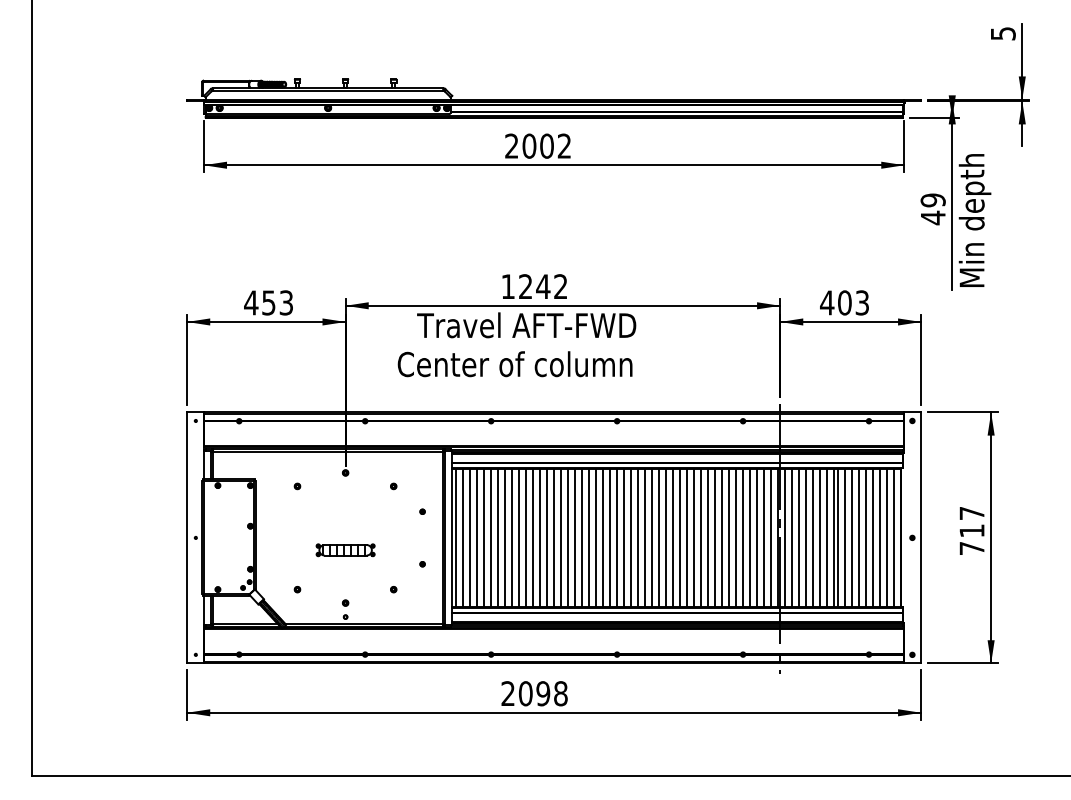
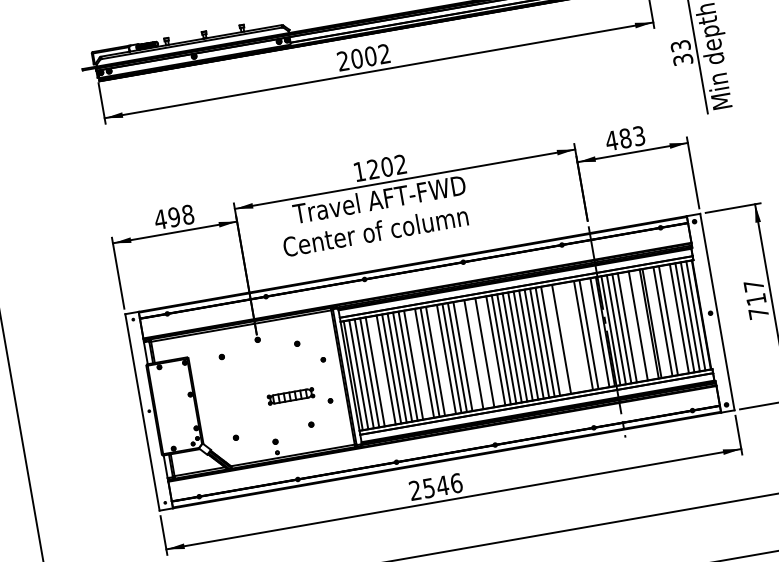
text: (932, 209) -> (681, 53), 49 -> 33
text: (543, 286) -> (387, 166), 1242 -> 1202
text: (277, 302) -> (181, 215), 453 -> 498
text: (844, 302) -> (625, 138), 403 -> 483
line: (491, 537) -> (380, 370), removed
line: (540, 537) -> (419, 363), removed
line: (568, 537) -> (441, 359), removed
line: (603, 537) -> (468, 355), removed
line: (617, 537) -> (479, 353), removed
line: (631, 537) -> (490, 351), removed
line: (715, 537) -> (556, 339), removed
line: (729, 537) -> (567, 337), removed
line: (736, 537) -> (572, 336), removed
line: (743, 537) -> (578, 336), removed
line: (764, 537) -> (594, 333), removed
line: (813, 537) -> (633, 326), removed
line: (827, 537) -> (643, 324), removed
line: (844, 537) -> (657, 322), removed
line: (865, 537) -> (673, 319), removed
part: (345, 550) -> (290, 396), moved
text: (542, 693) -> (442, 485), 2098 -> 2546

